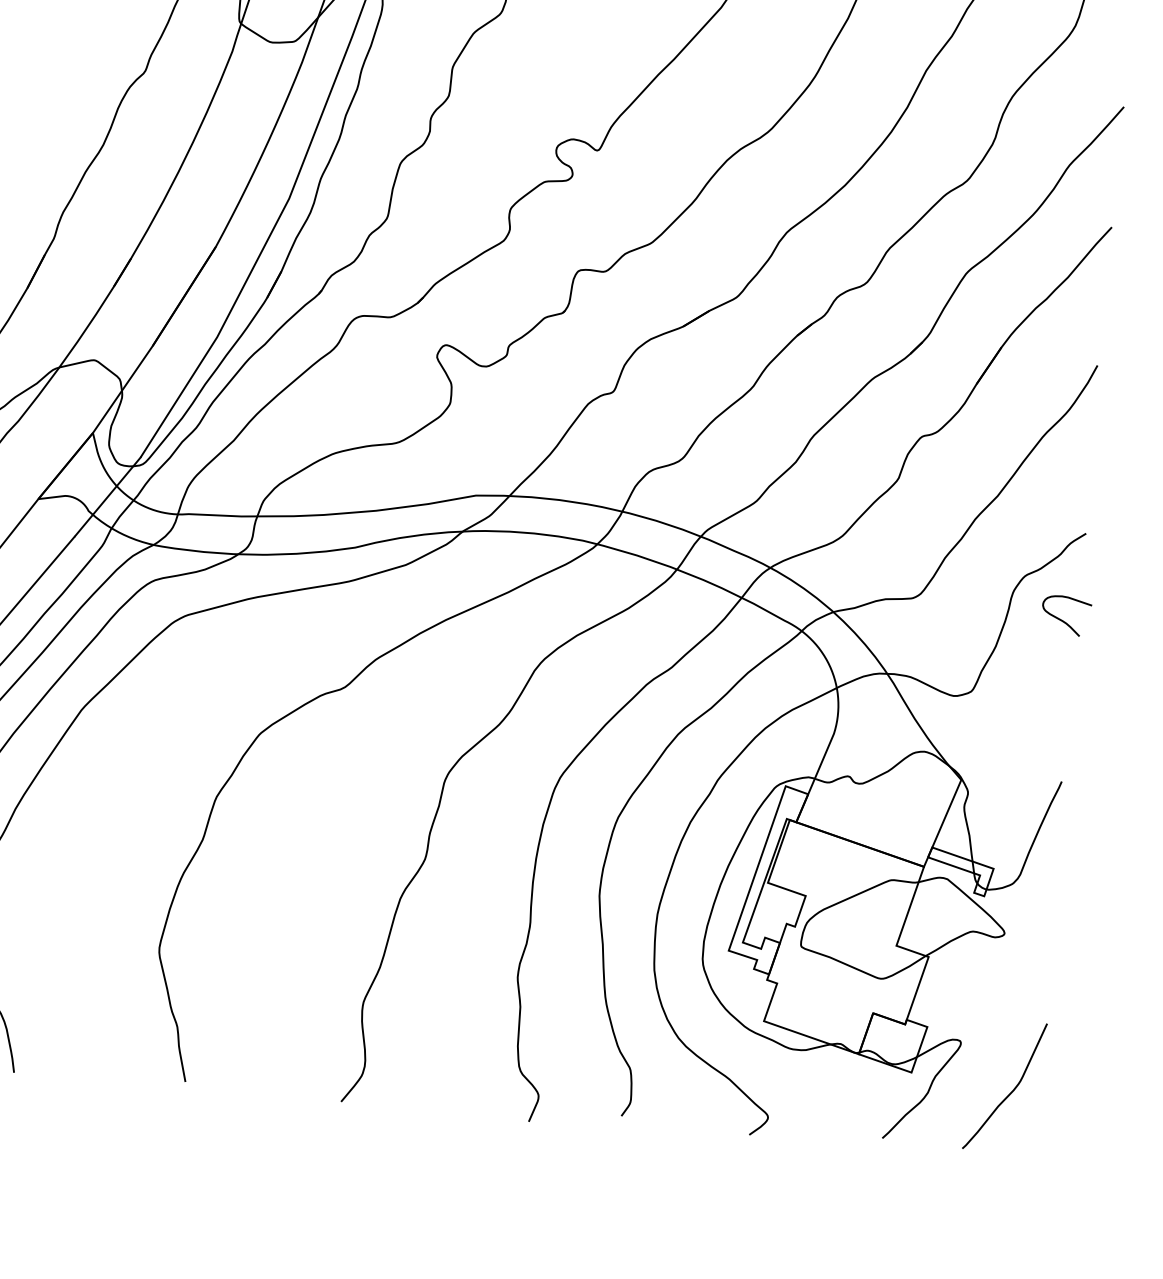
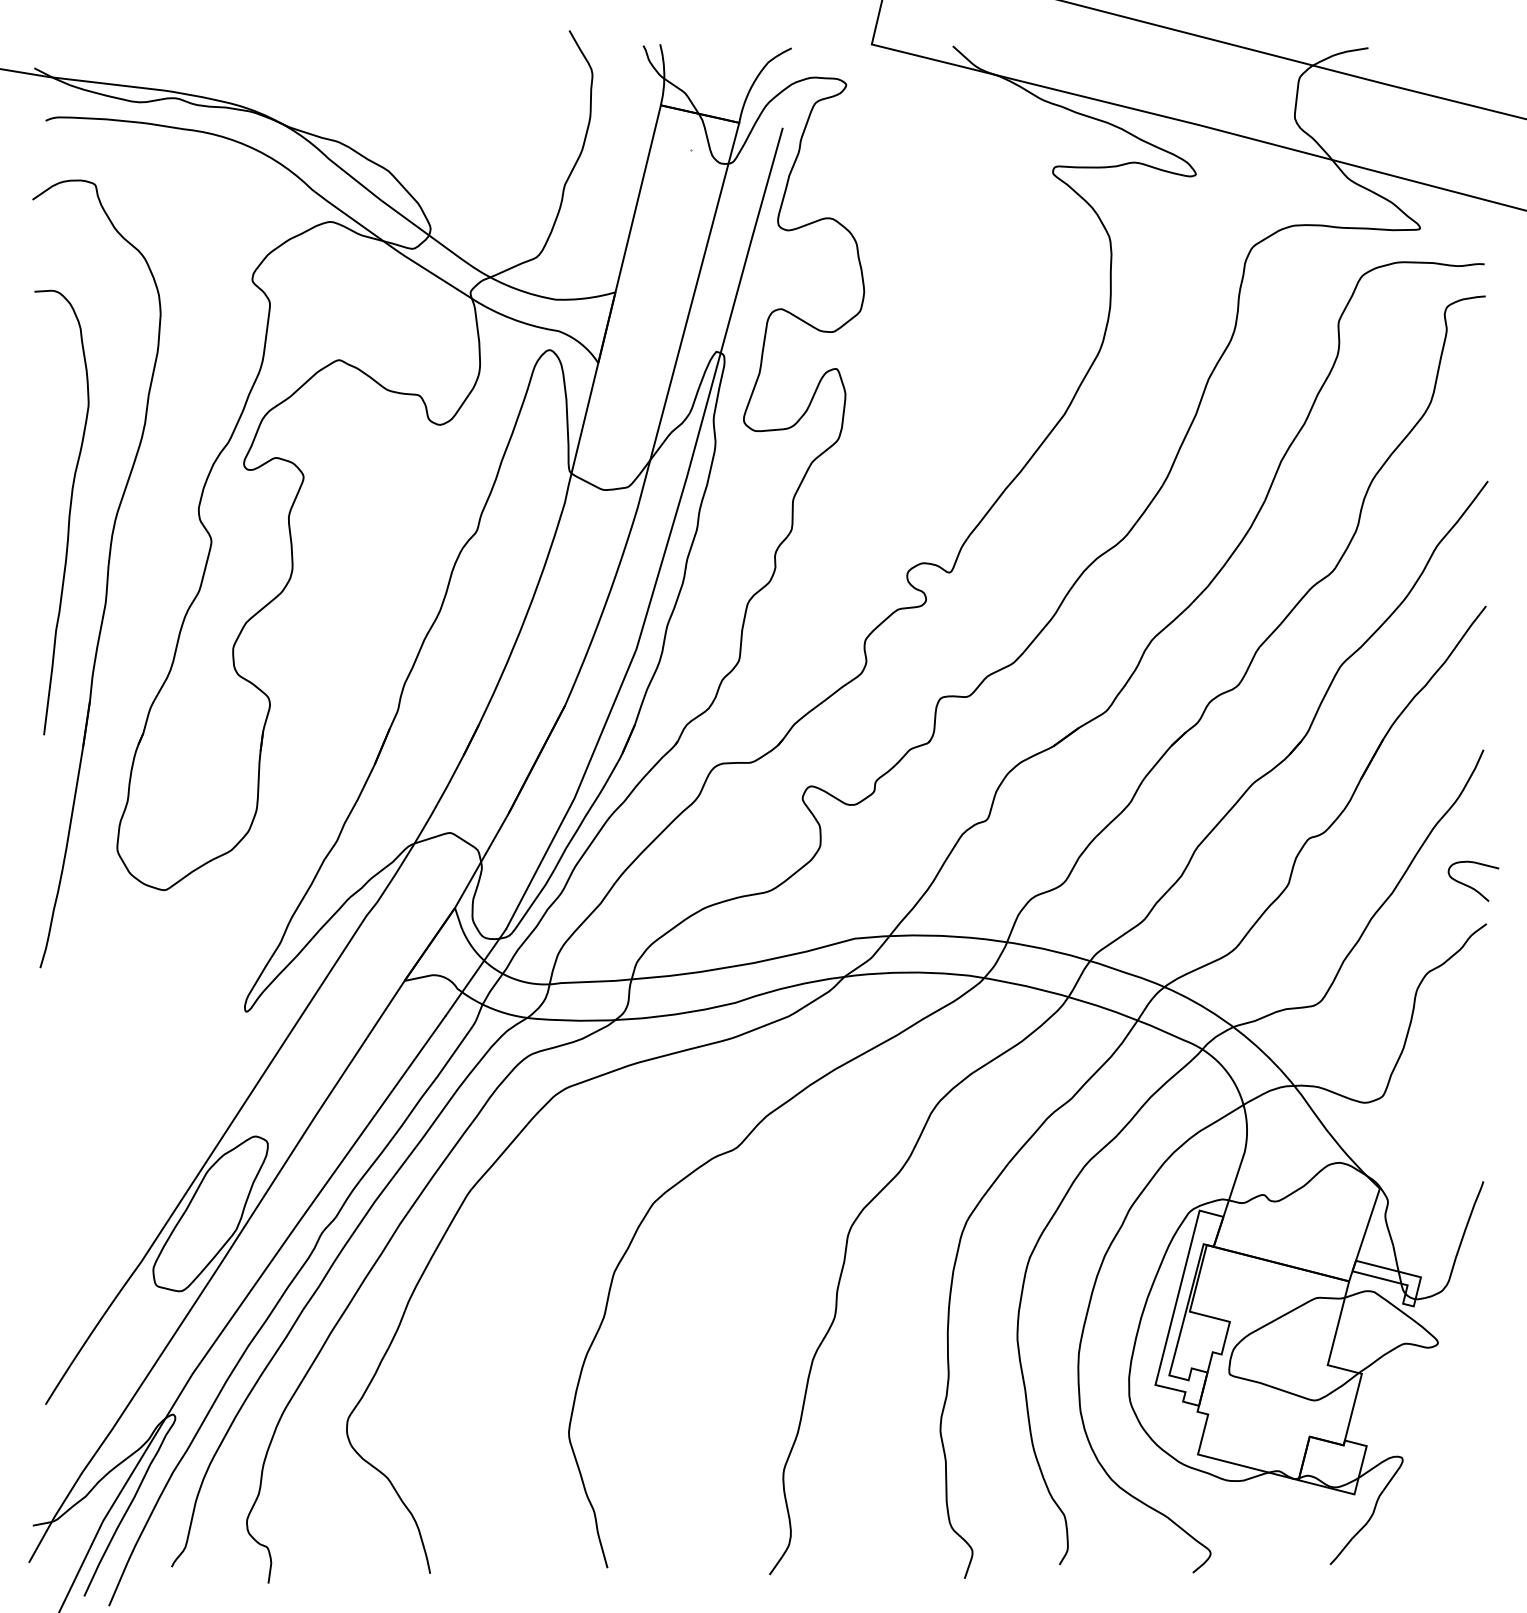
curve: (1063, 620) -> (1471, 886), moved
curve: (1009, 1092) -> (1457, 1506), removed

